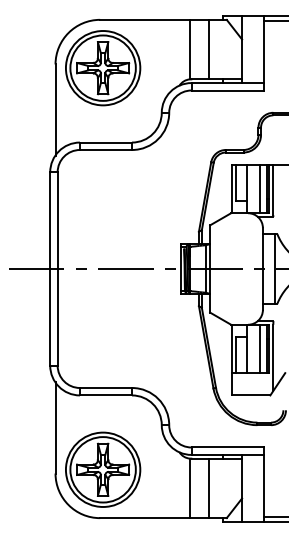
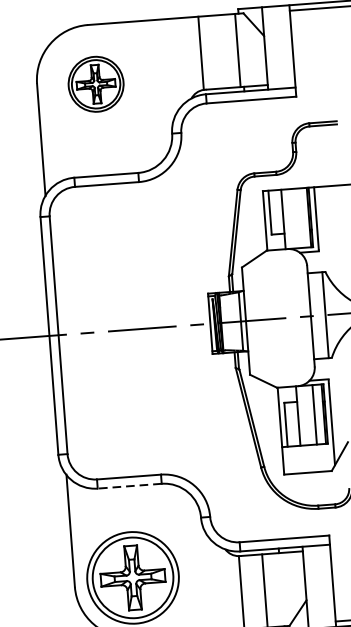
line: (208, 49) -> (237, 50), moved
part: (103, 68) -> (96, 84), size x0.6
line: (259, 188) -> (299, 217), removed
line: (105, 395) -> (129, 486), solid -> dashed

